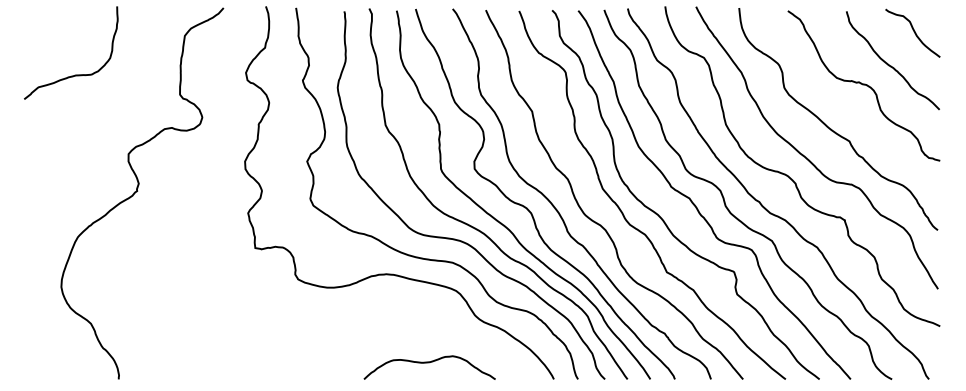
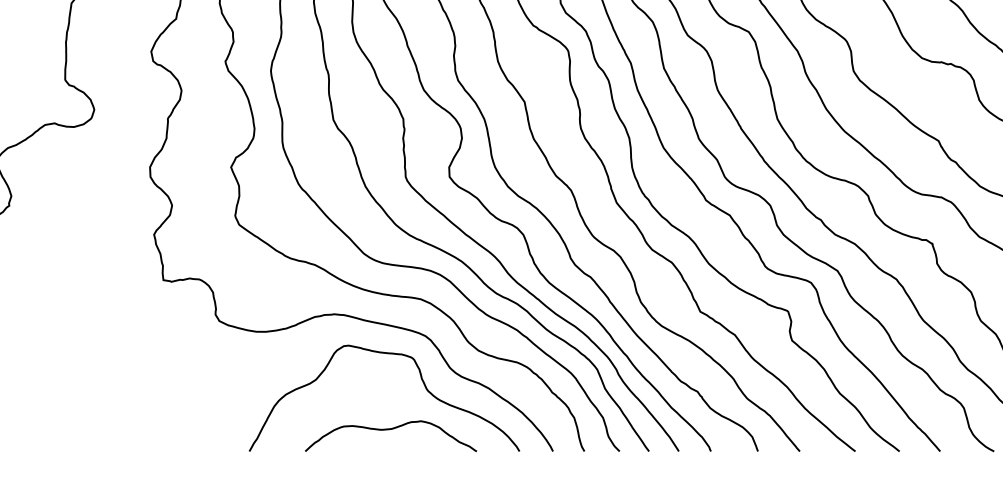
curve: (452, 324) -> (420, 379), added

